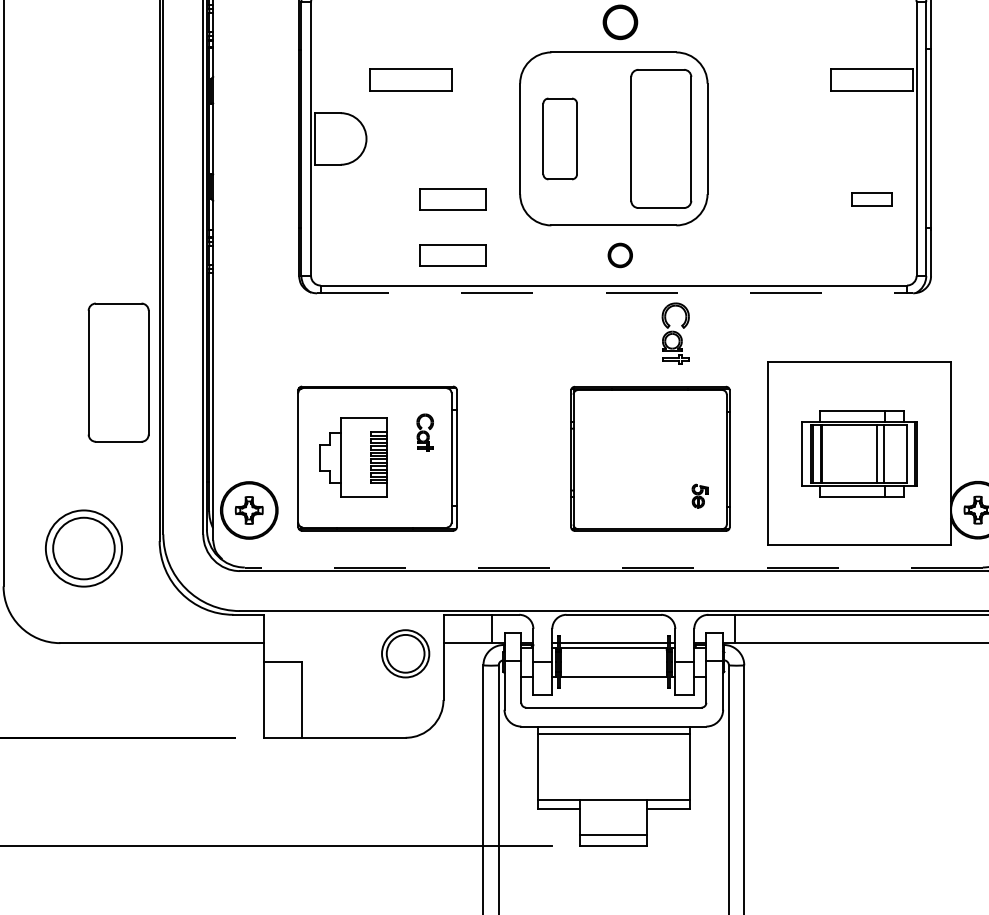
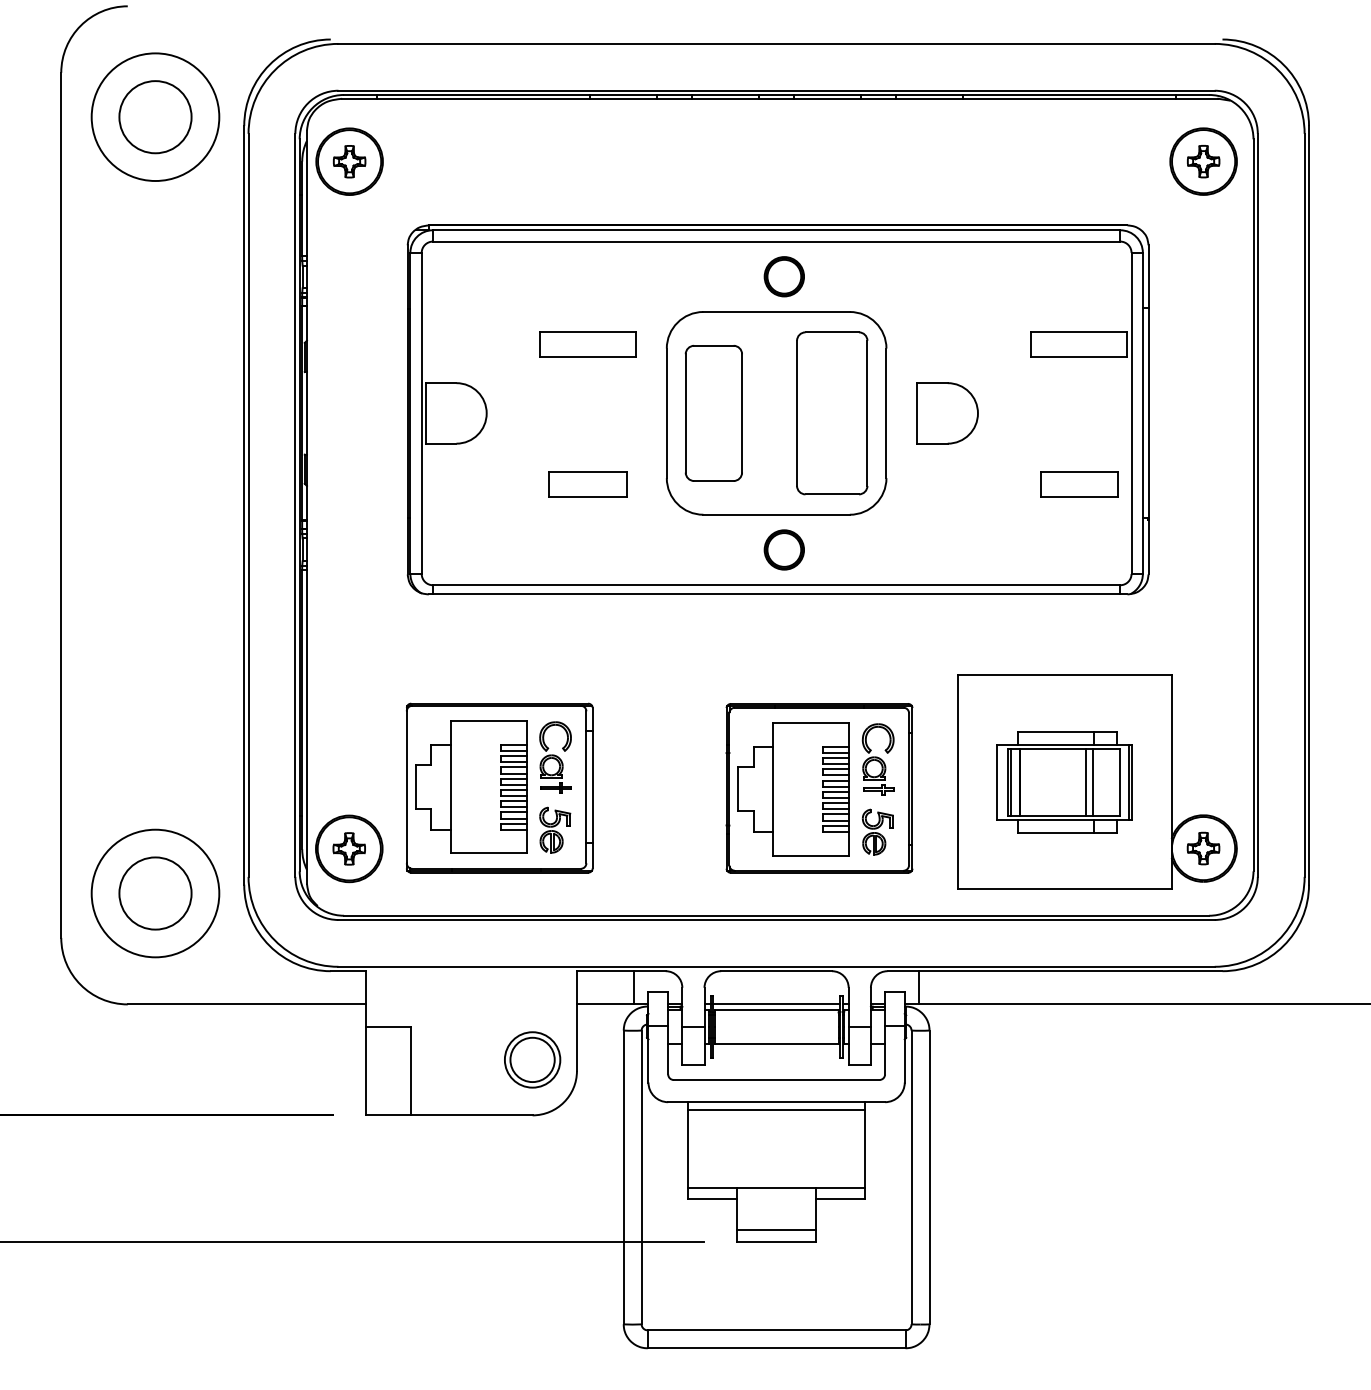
part: (410, 80) -> (587, 344), moved
part: (559, 139) -> (713, 413), size x1.43
part: (759, 139) -> (947, 413), added
part: (872, 199) -> (1079, 484), size x1.67
part: (452, 255) -> (587, 549), removed
part: (619, 255) -> (783, 549), size x1.43
line: (615, 293) -> (778, 594), dashed -> solid
part: (675, 333) -> (877, 759), moved
part: (118, 372) -> (196, 687), removed
part: (425, 432) -> (555, 757), size x1.67
part: (353, 457) -> (471, 786), size x1.43
part: (628, 459) -> (793, 789), added
part: (425, 493) -> (555, 829), added
part: (699, 495) -> (877, 831), size x1.67
circle: (83, 548) -> (155, 893), size x1.43
line: (613, 567) -> (776, 915), dashed -> solid
part: (405, 653) -> (532, 1059), moved

